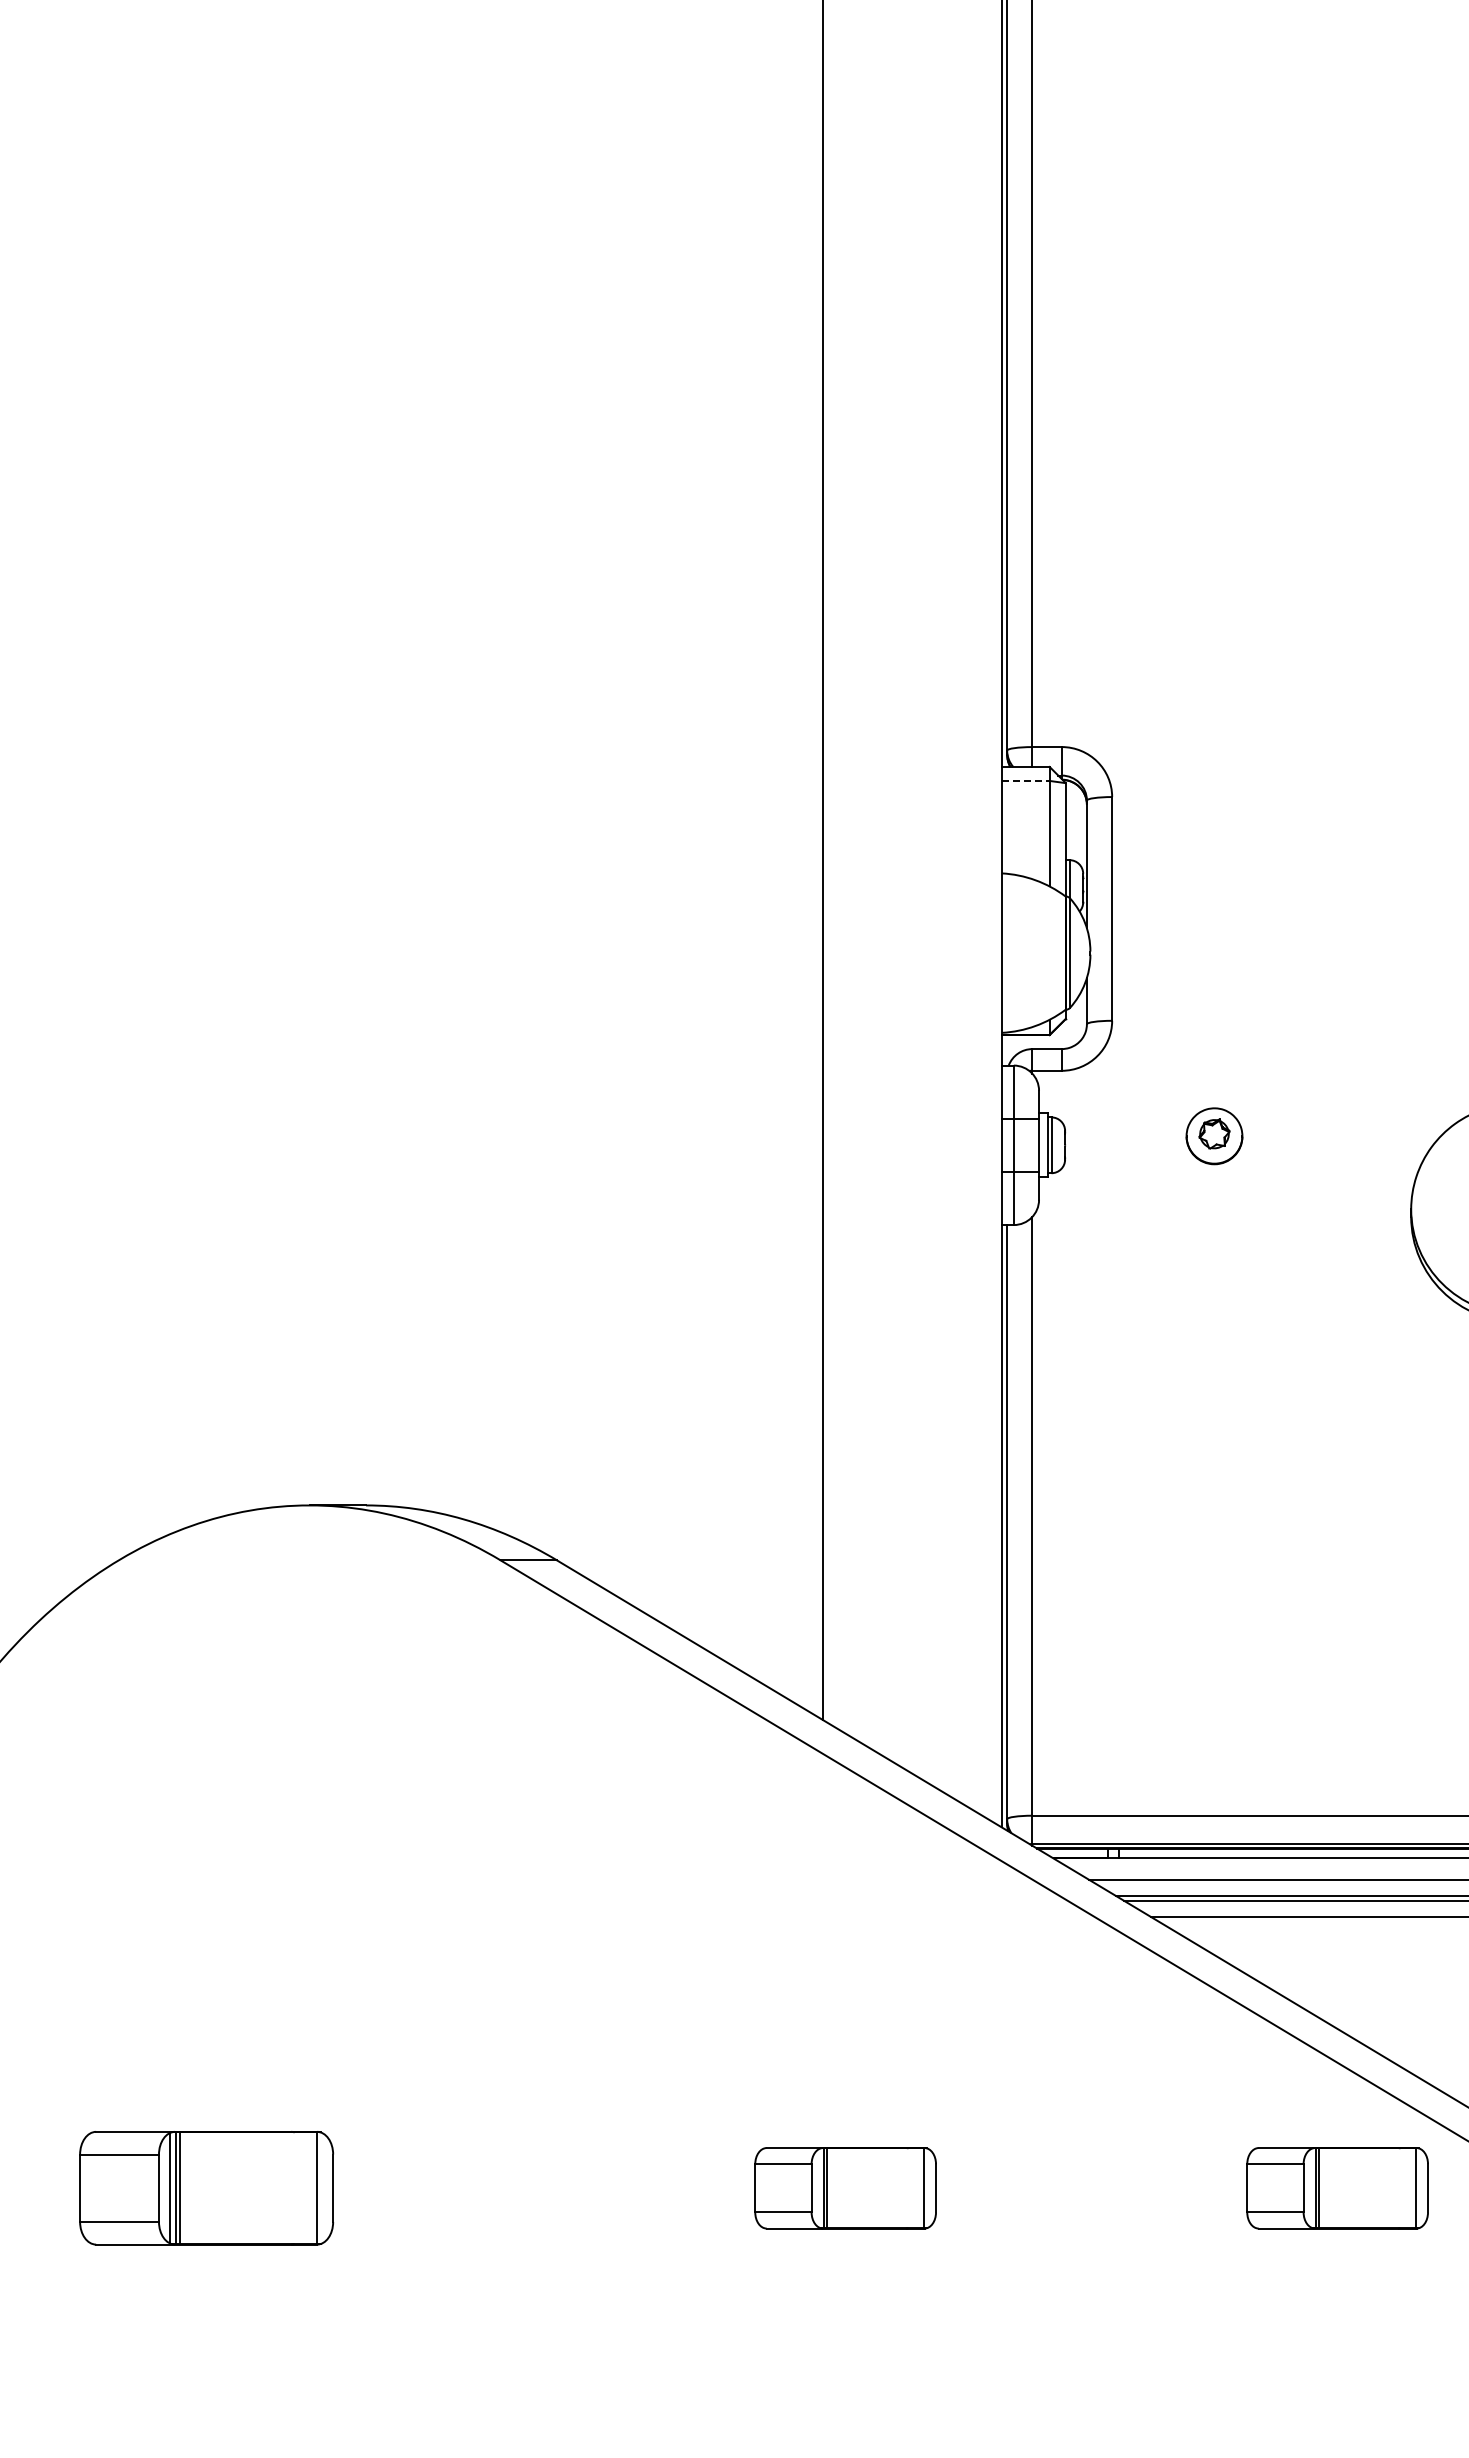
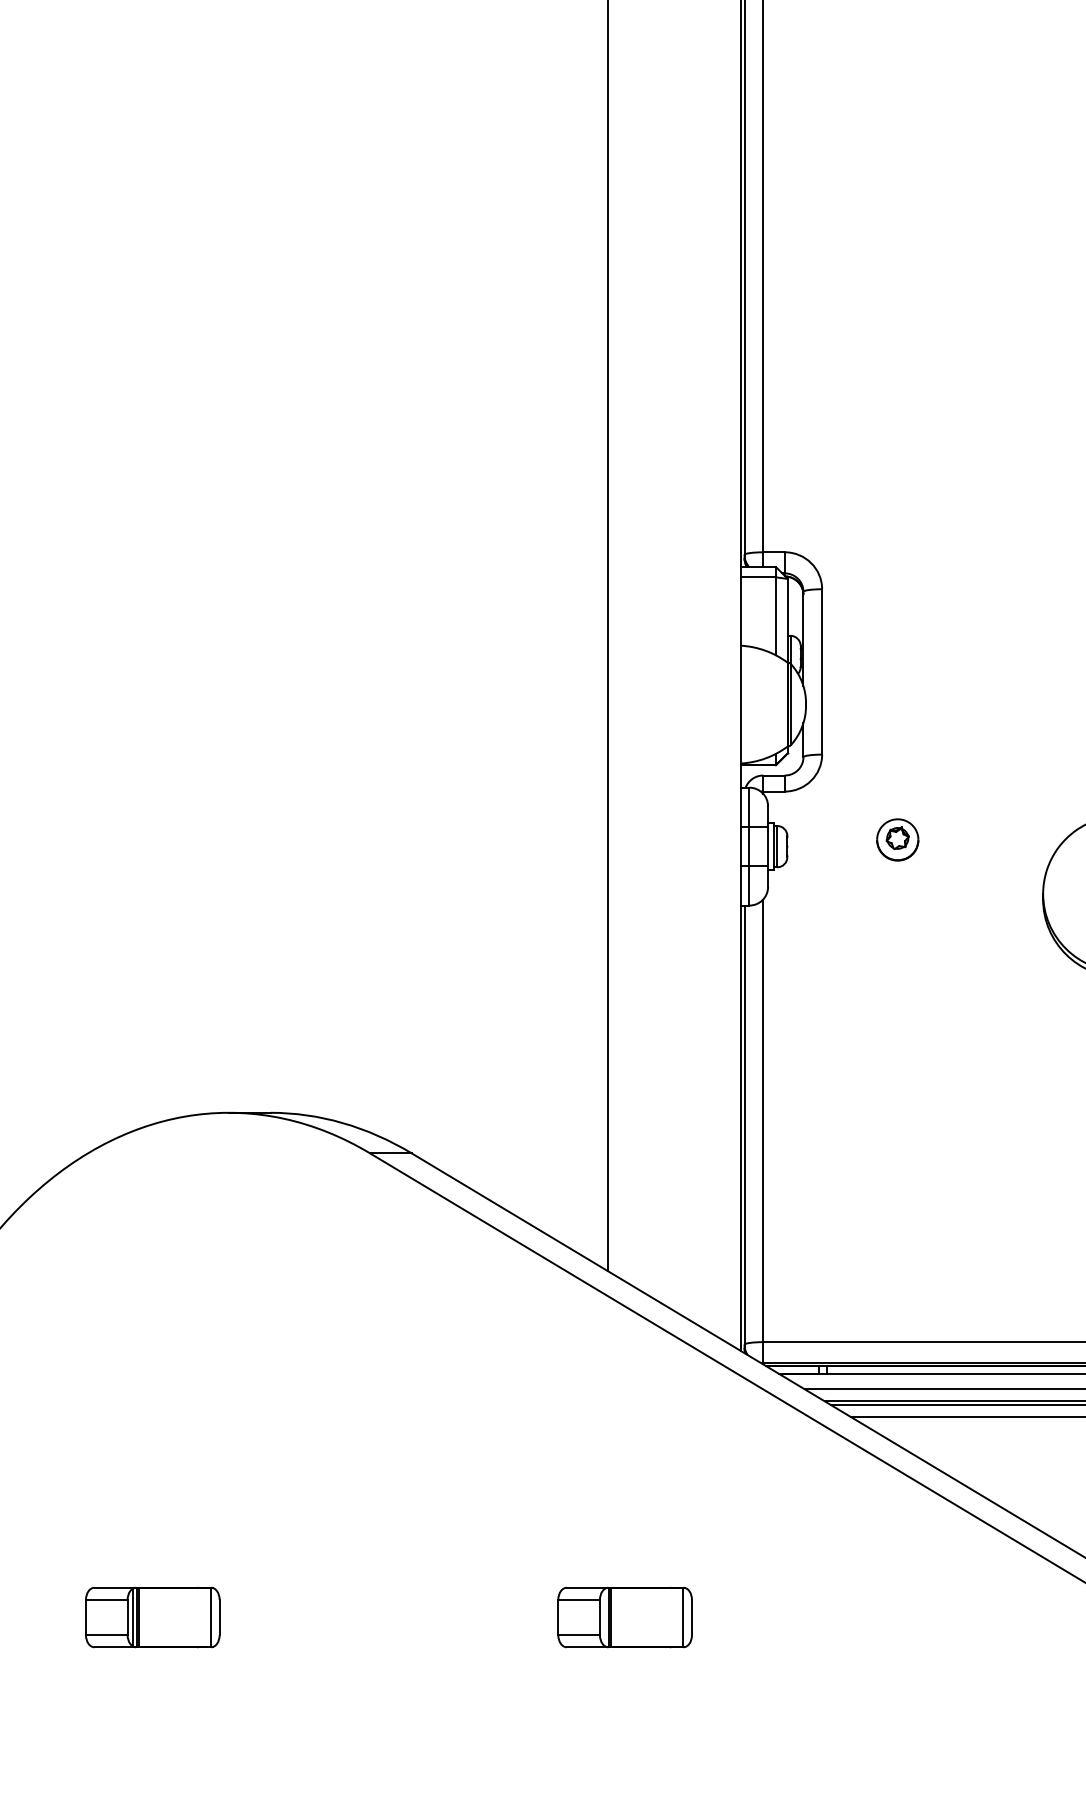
line: (1025, 780) -> (758, 577), dashed -> solid
part: (206, 2188) -> (152, 1617), size x0.71
part: (1337, 2188) -> (988, 1617), removed

